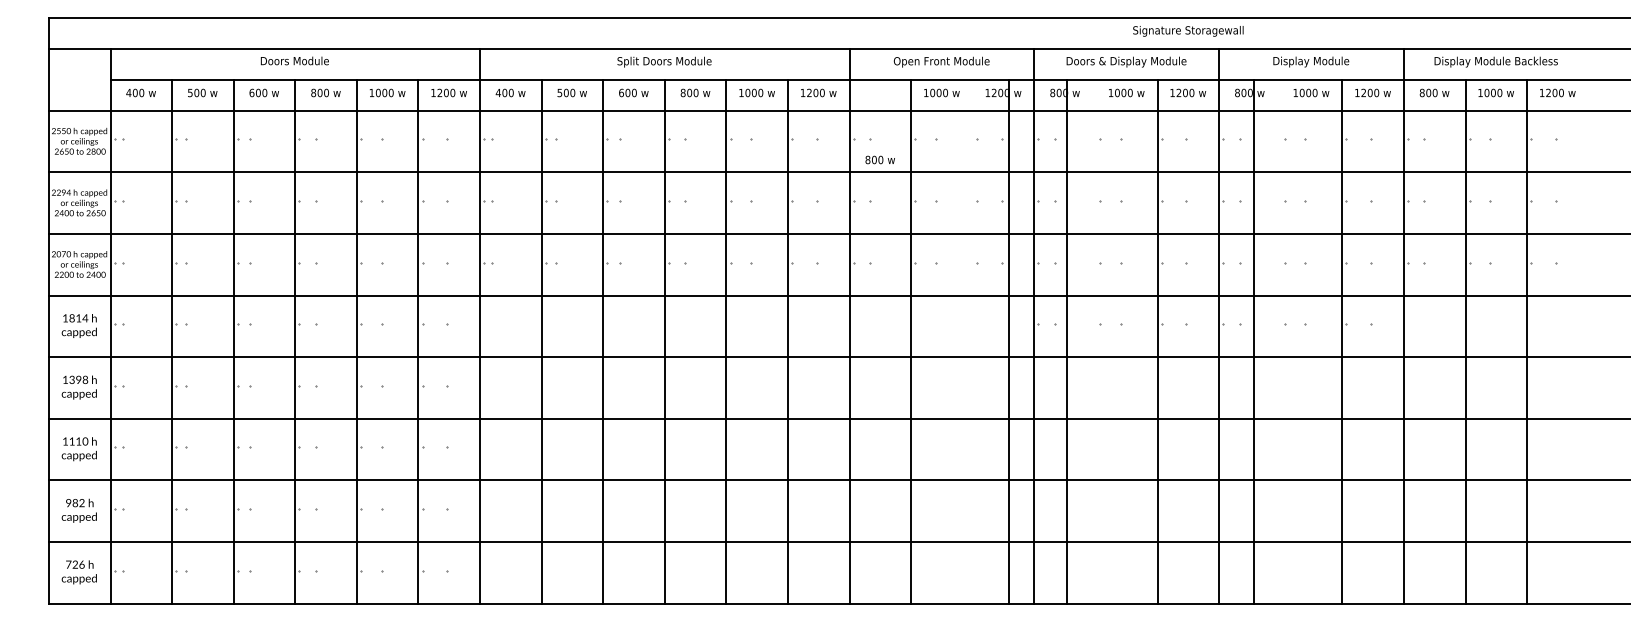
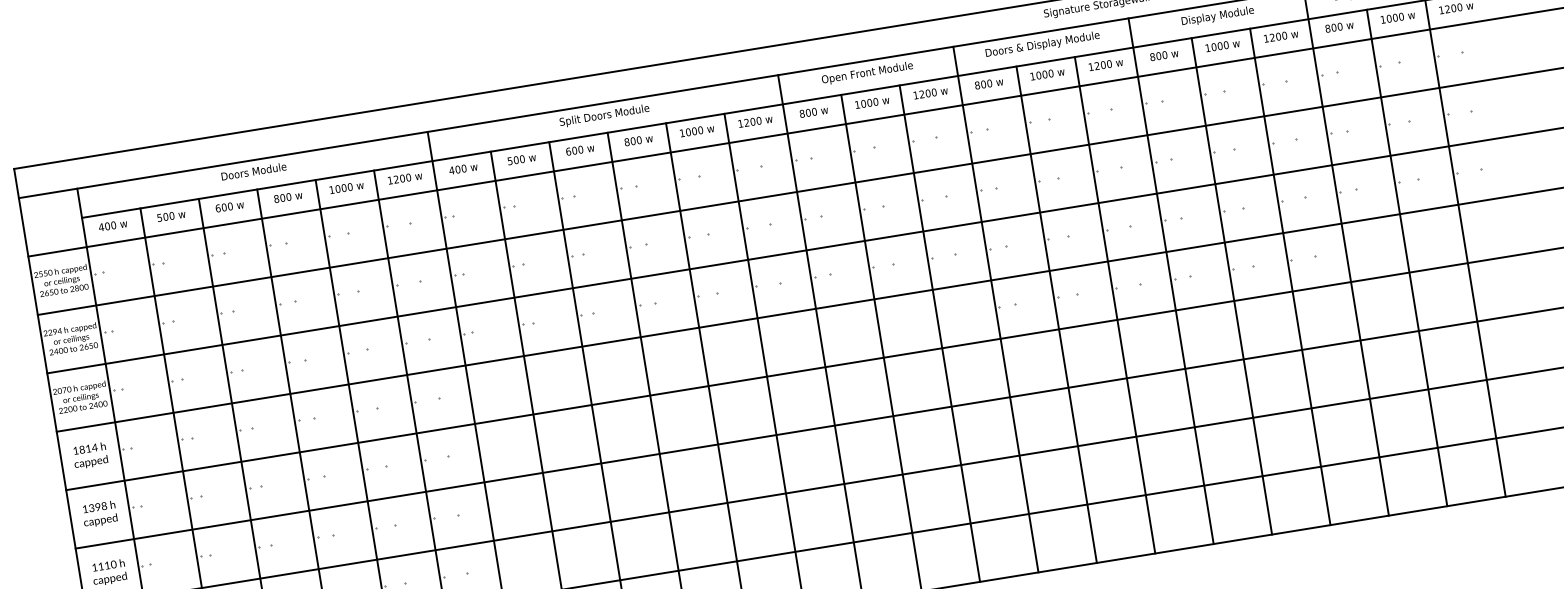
text: (879, 159) -> (813, 111), moved
line: (1008, 341) -> (939, 333), moved
line: (1066, 341) -> (1056, 314), moved
line: (1253, 341) -> (1231, 286), moved

